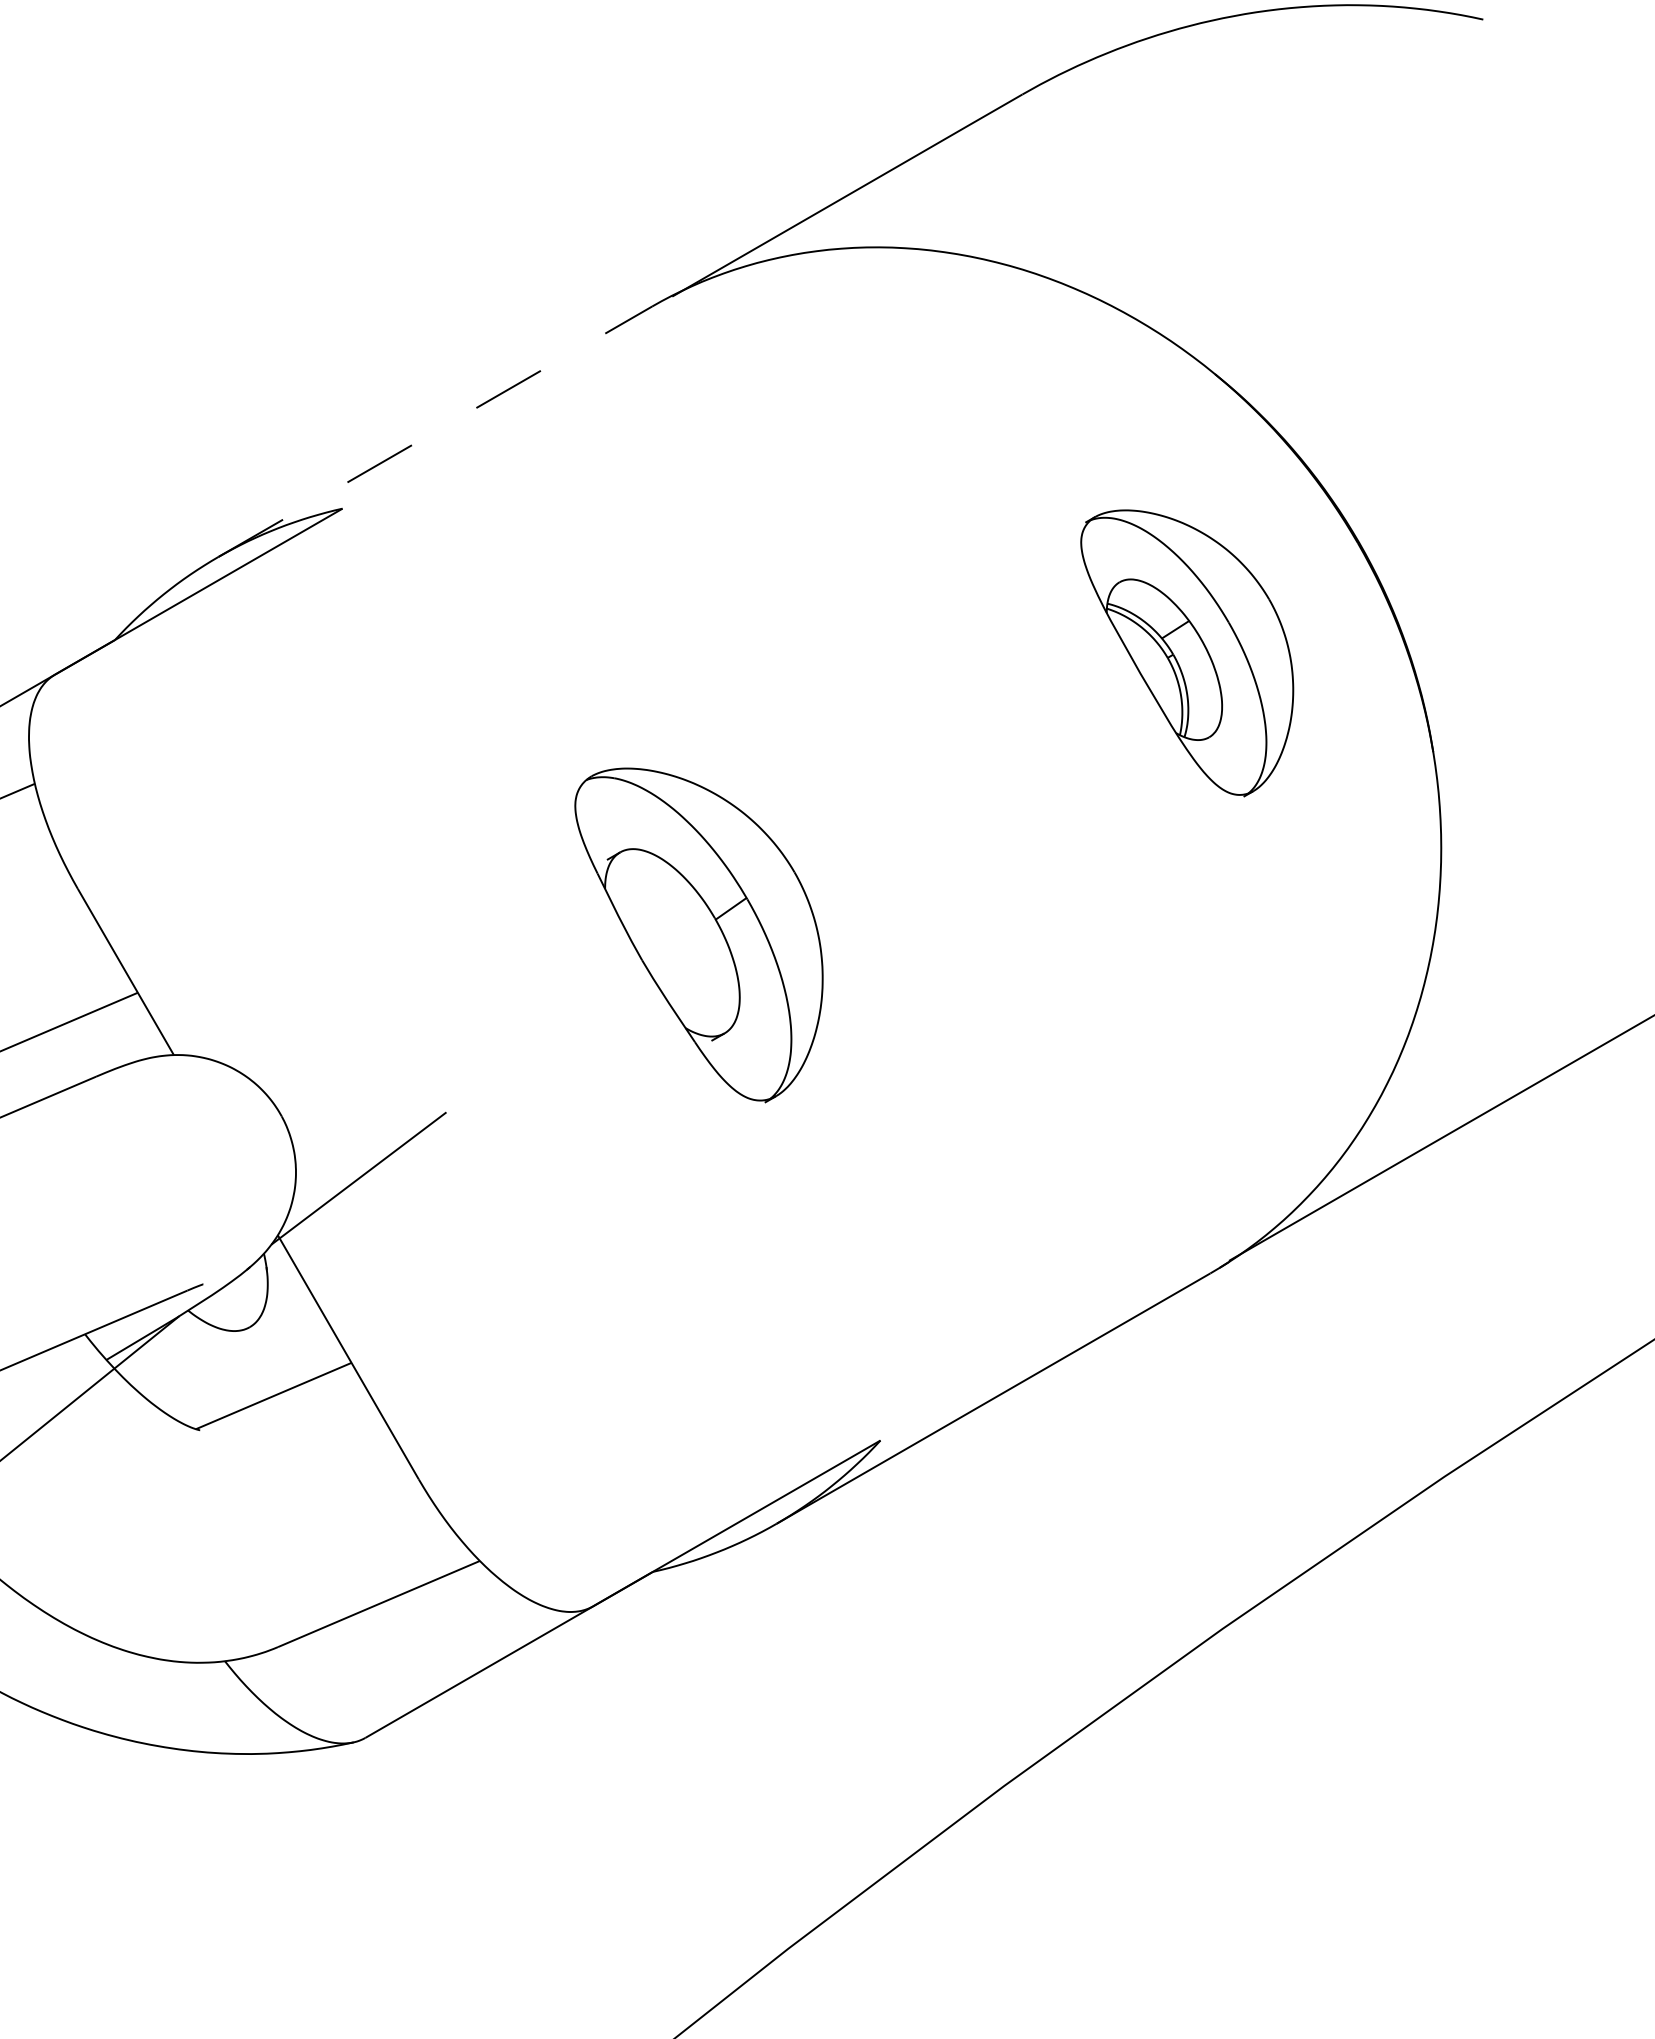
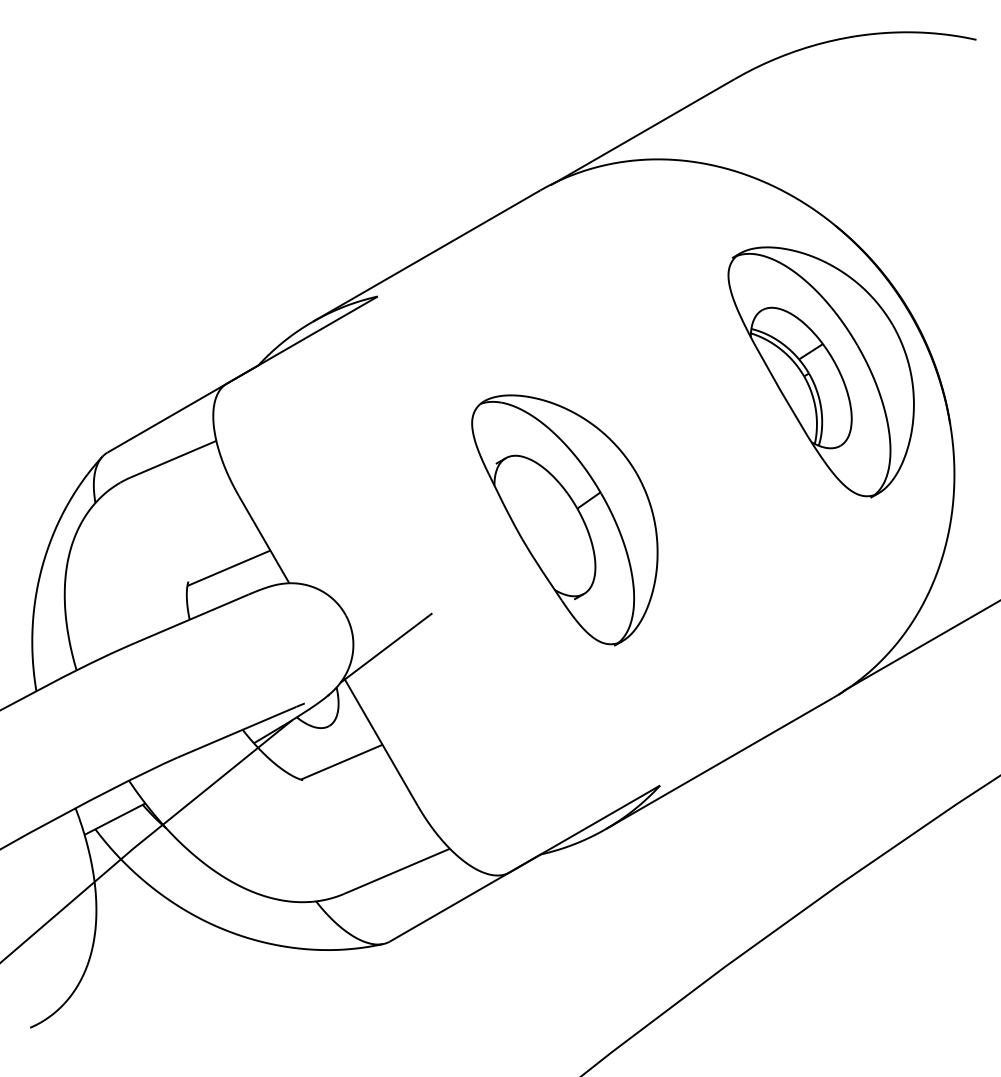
line: (435, 430) -> (426, 255), dashed -> solid
part: (1186, 653) -> (820, 372), size x1.67
part: (698, 935) -> (564, 520), size x1.43

